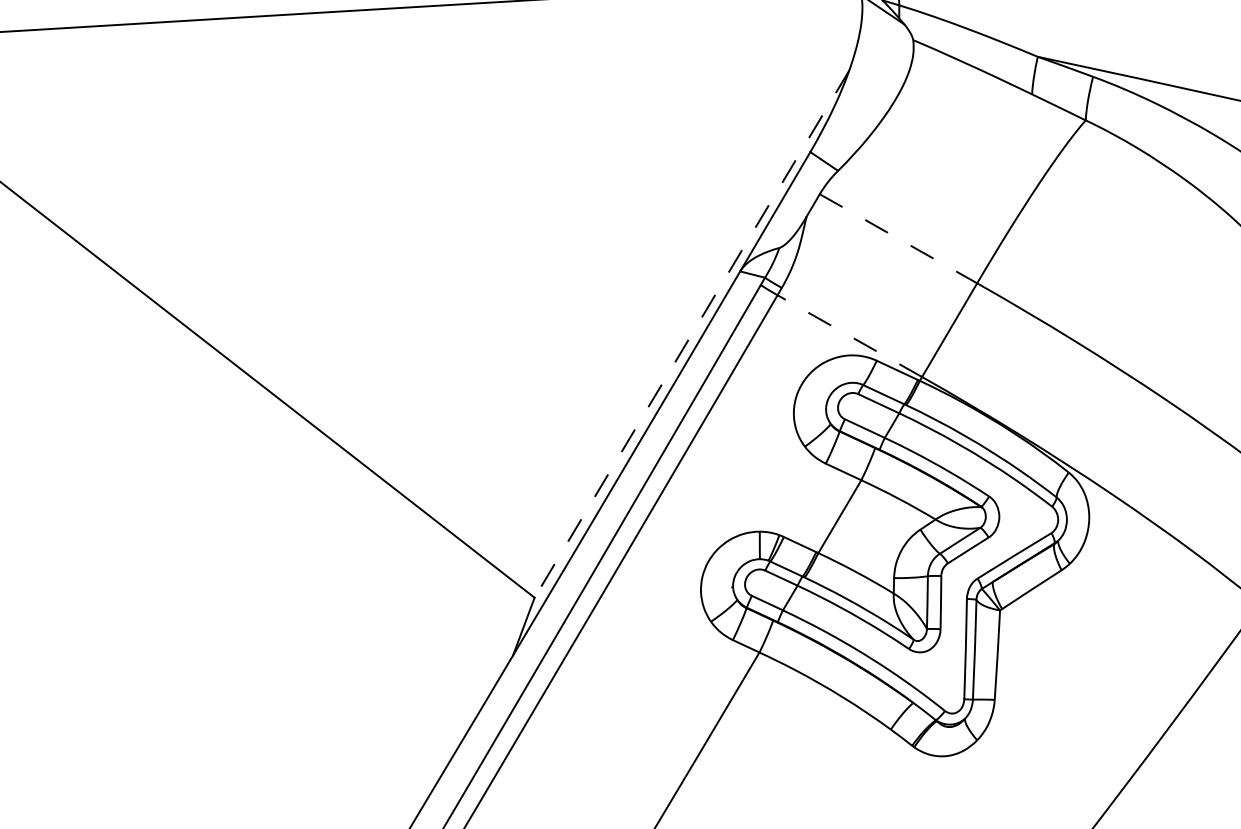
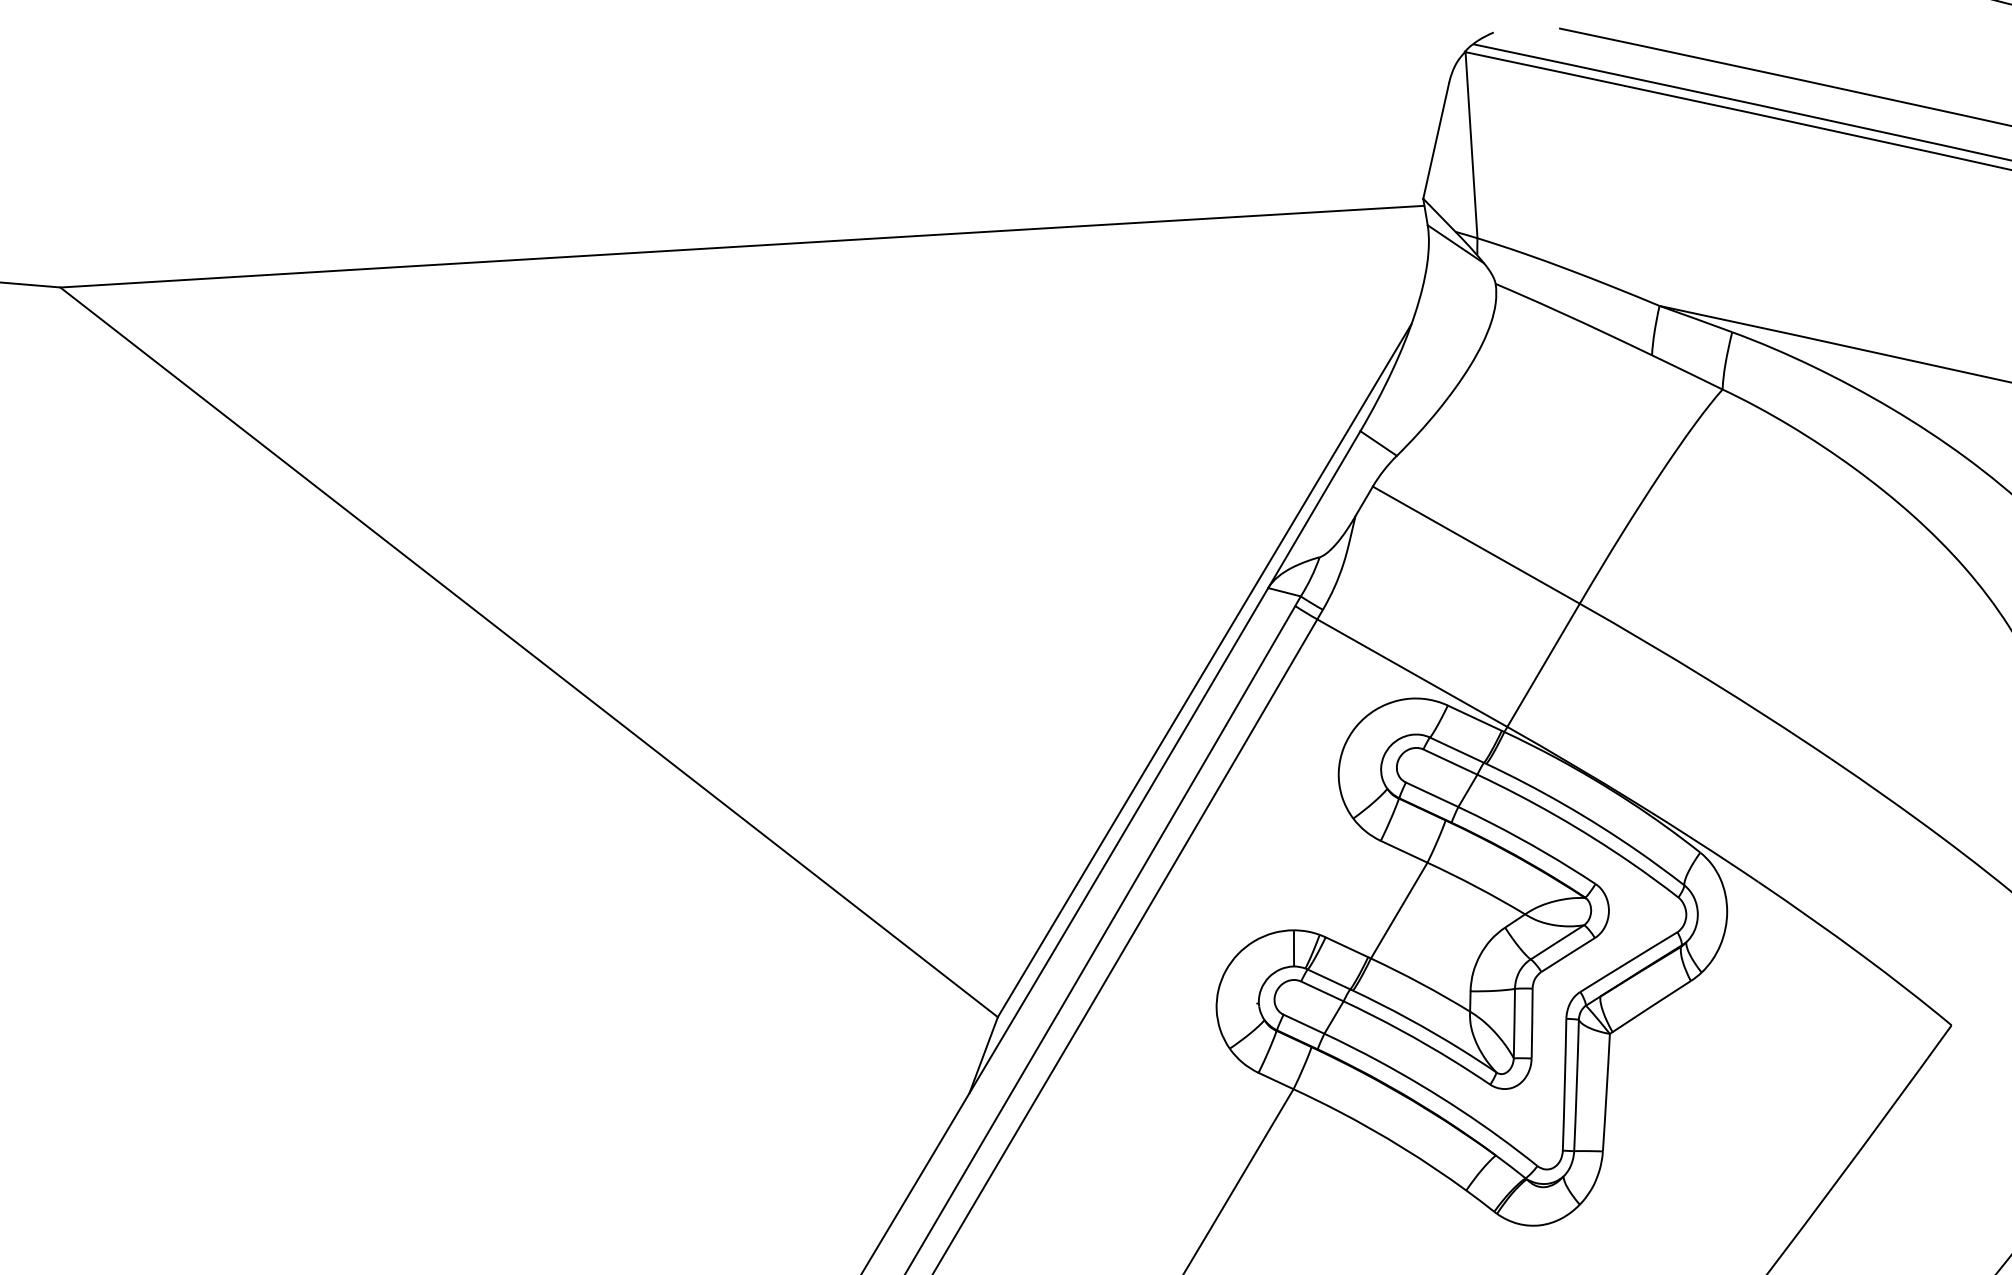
line: (898, 239) -> (1476, 545), dashed -> solid
line: (691, 334) -> (1204, 670), dashed -> solid
line: (849, 335) -> (1411, 672), dashed -> solid

